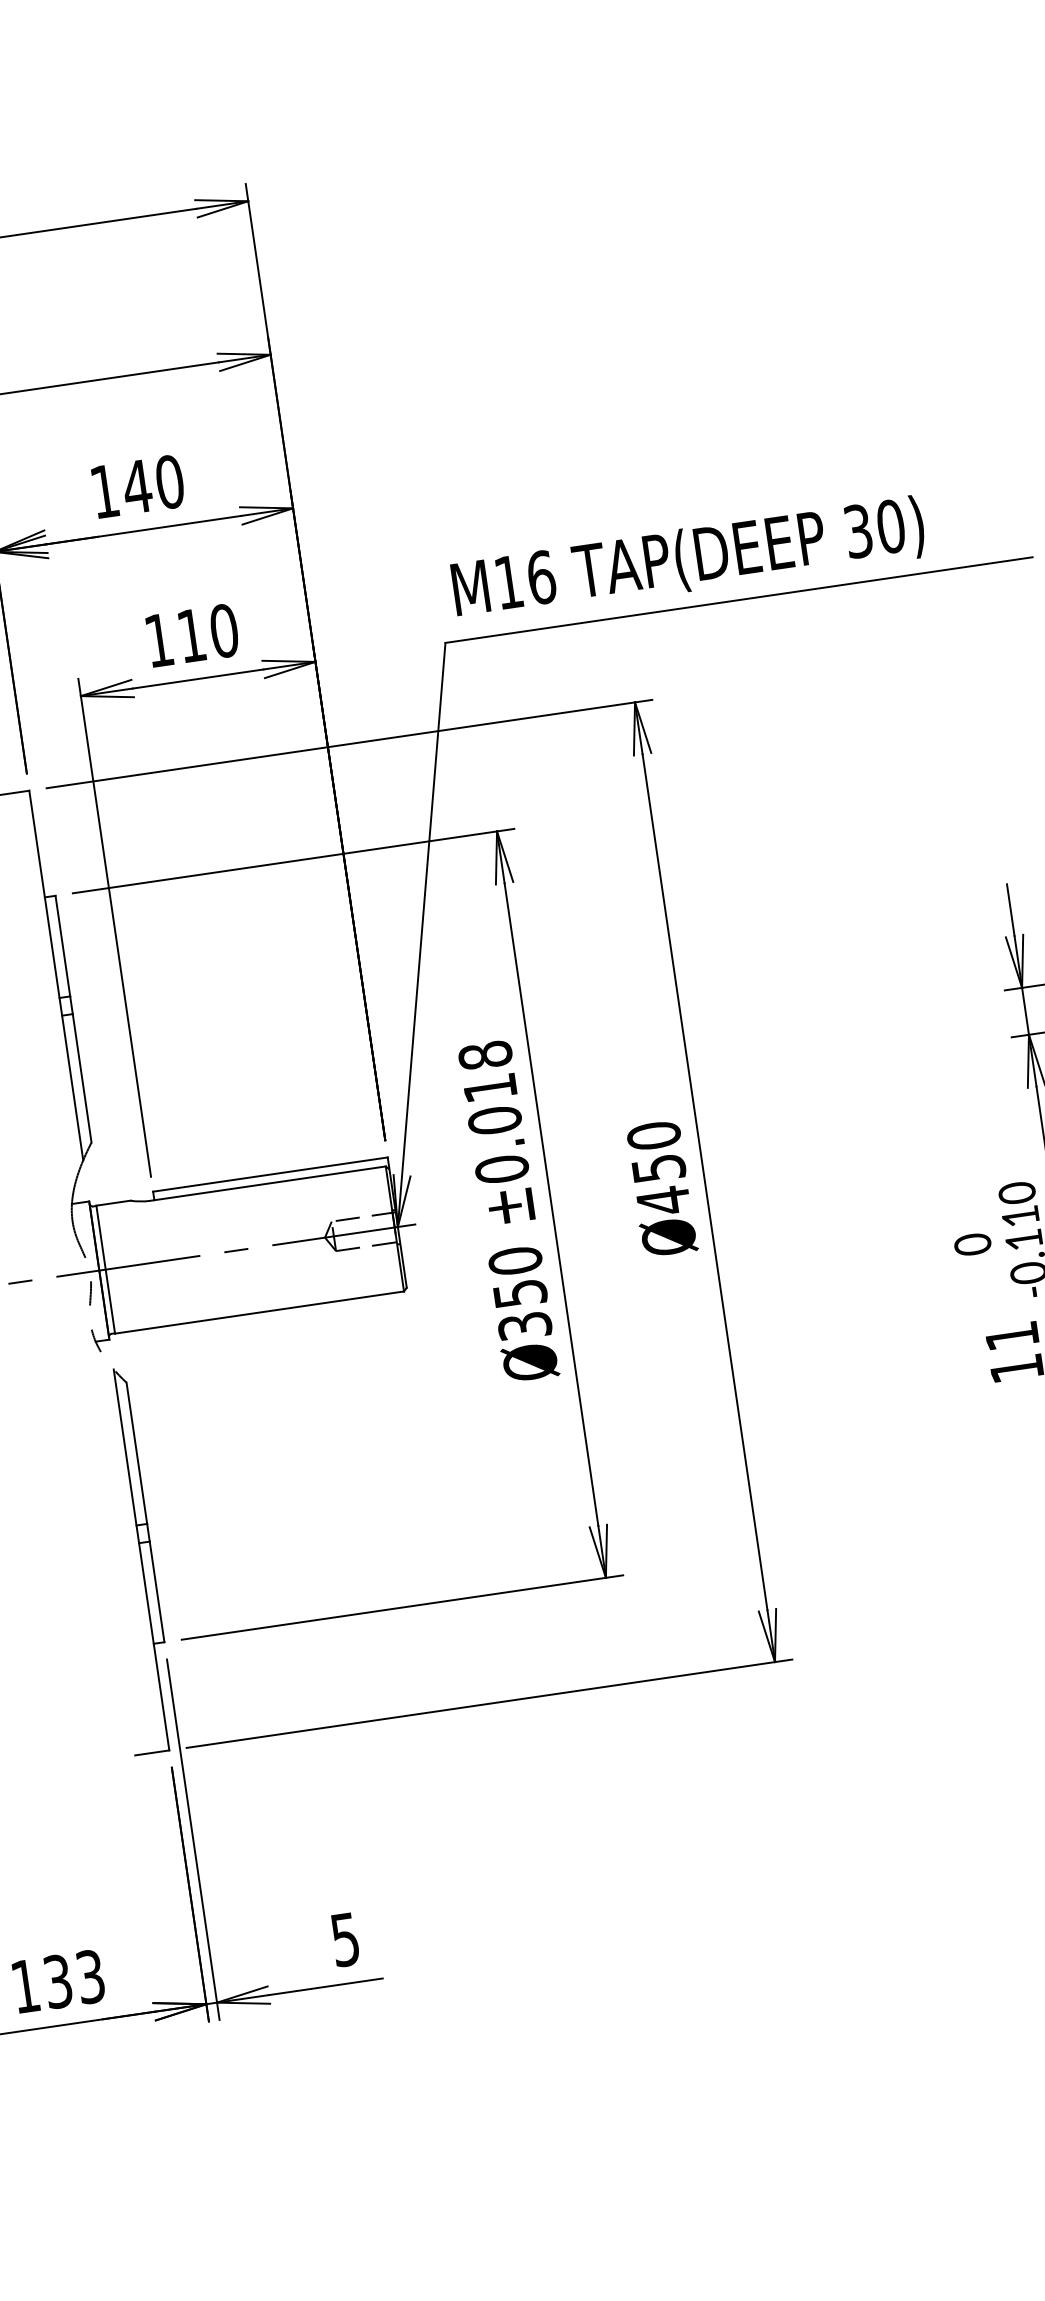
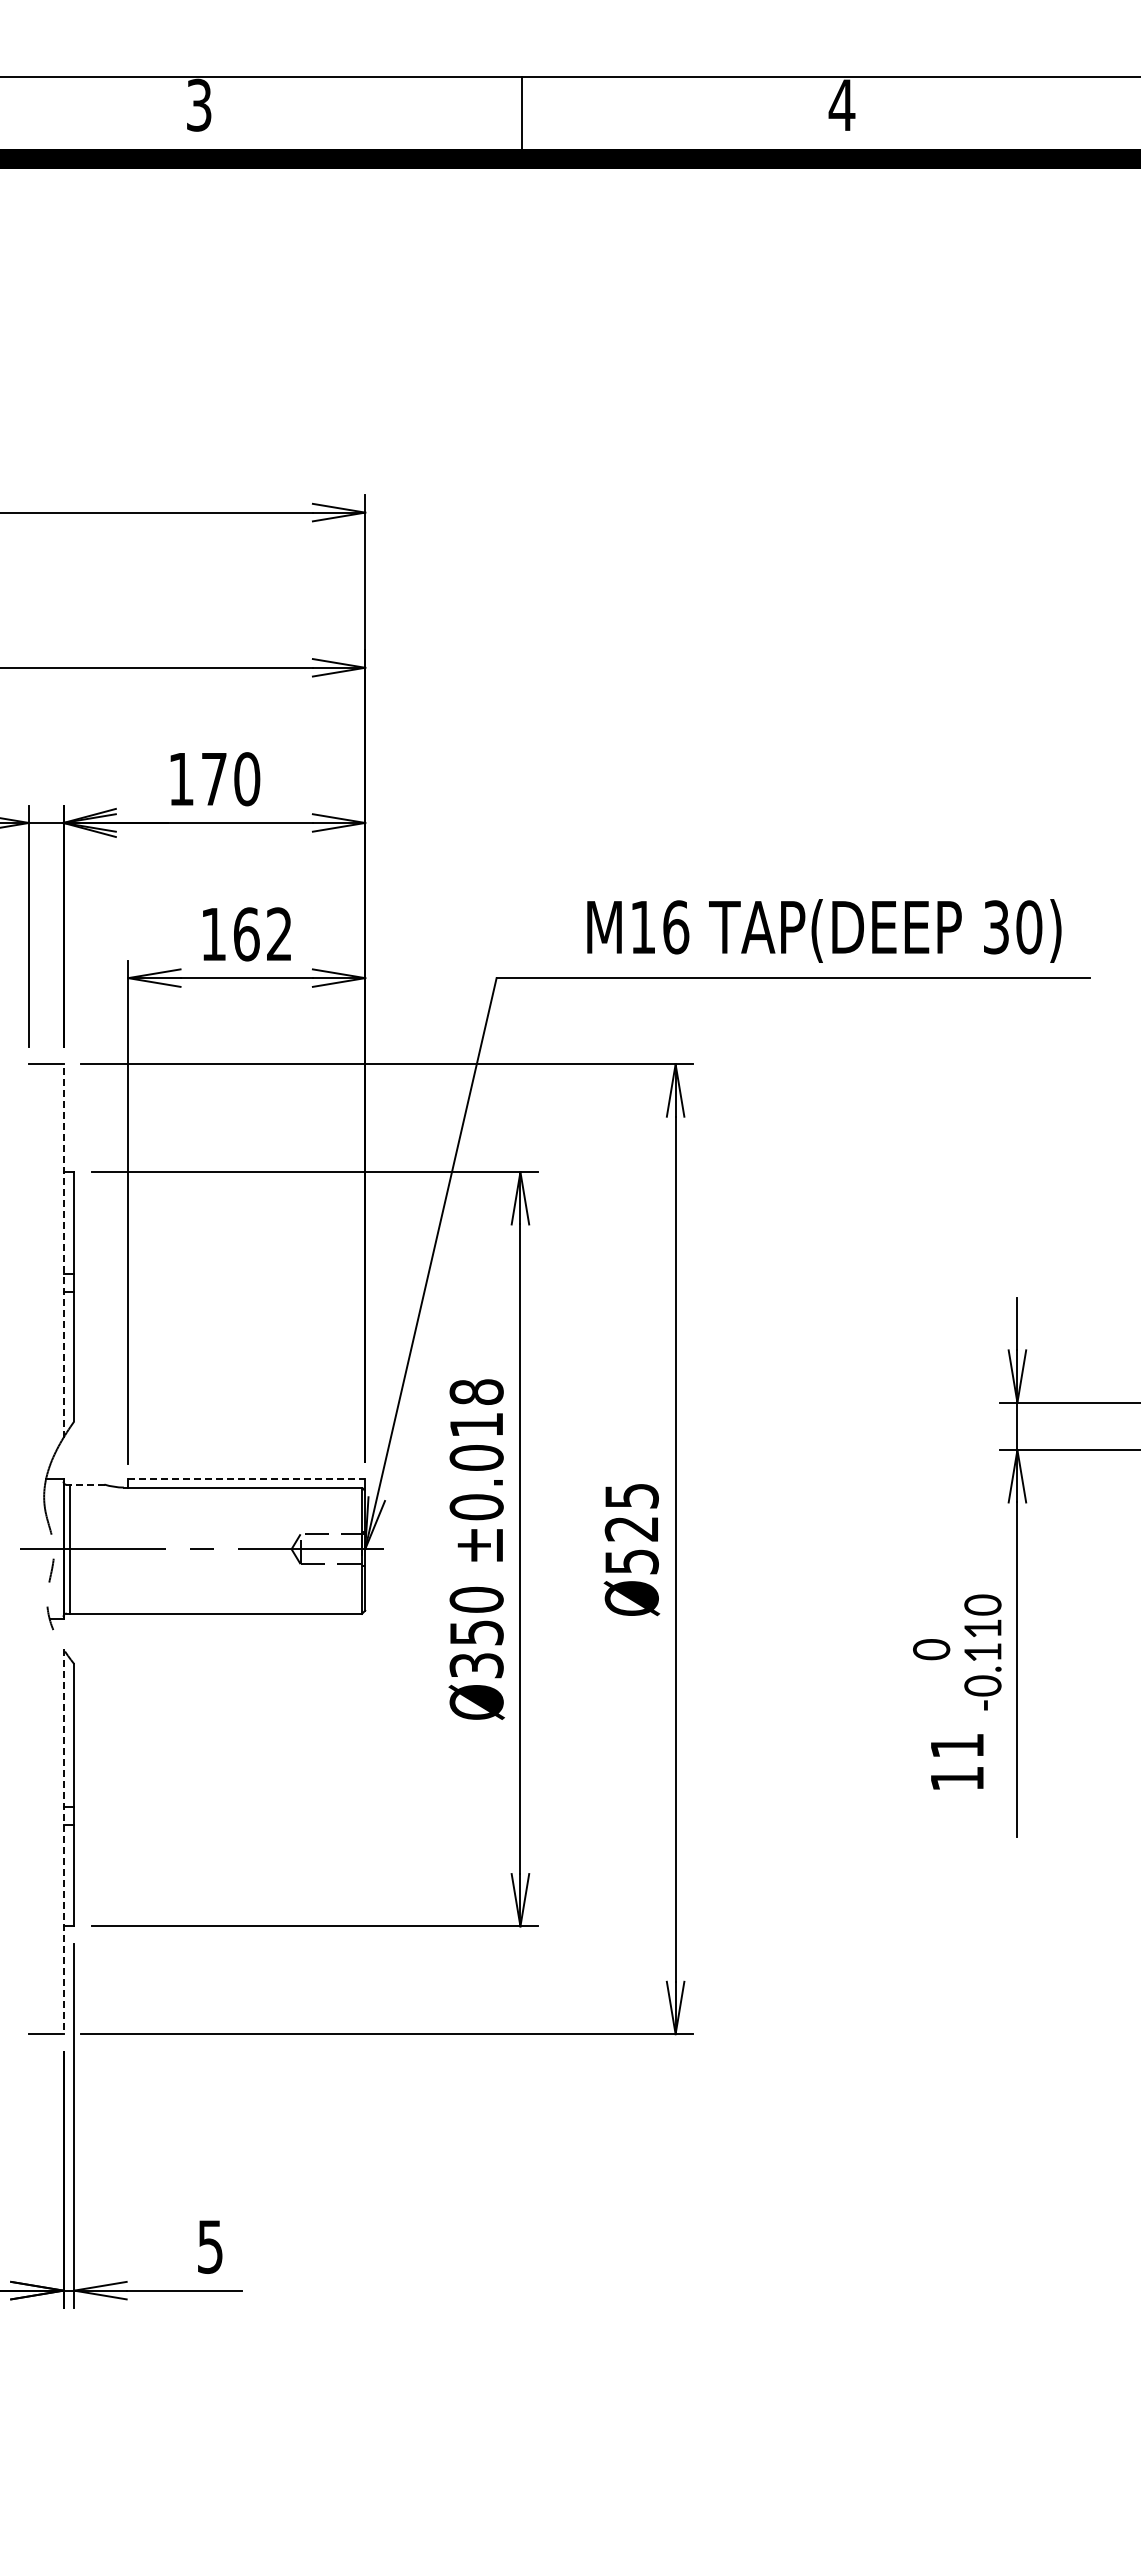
text: (136, 487) -> (213, 779), 140 -> 170
text: (688, 559) -> (824, 930), moved
text: (208, 633) -> (263, 934), 110 -> 162
line: (56, 975) -> (63, 1251), solid -> dashed
text: (658, 1169) -> (631, 1529), Ø450 -> Ø525
line: (270, 1174) -> (246, 1478), solid -> dashed
line: (112, 1203) -> (86, 1484), solid -> dashed
line: (141, 1559) -> (63, 1841), solid -> dashed

